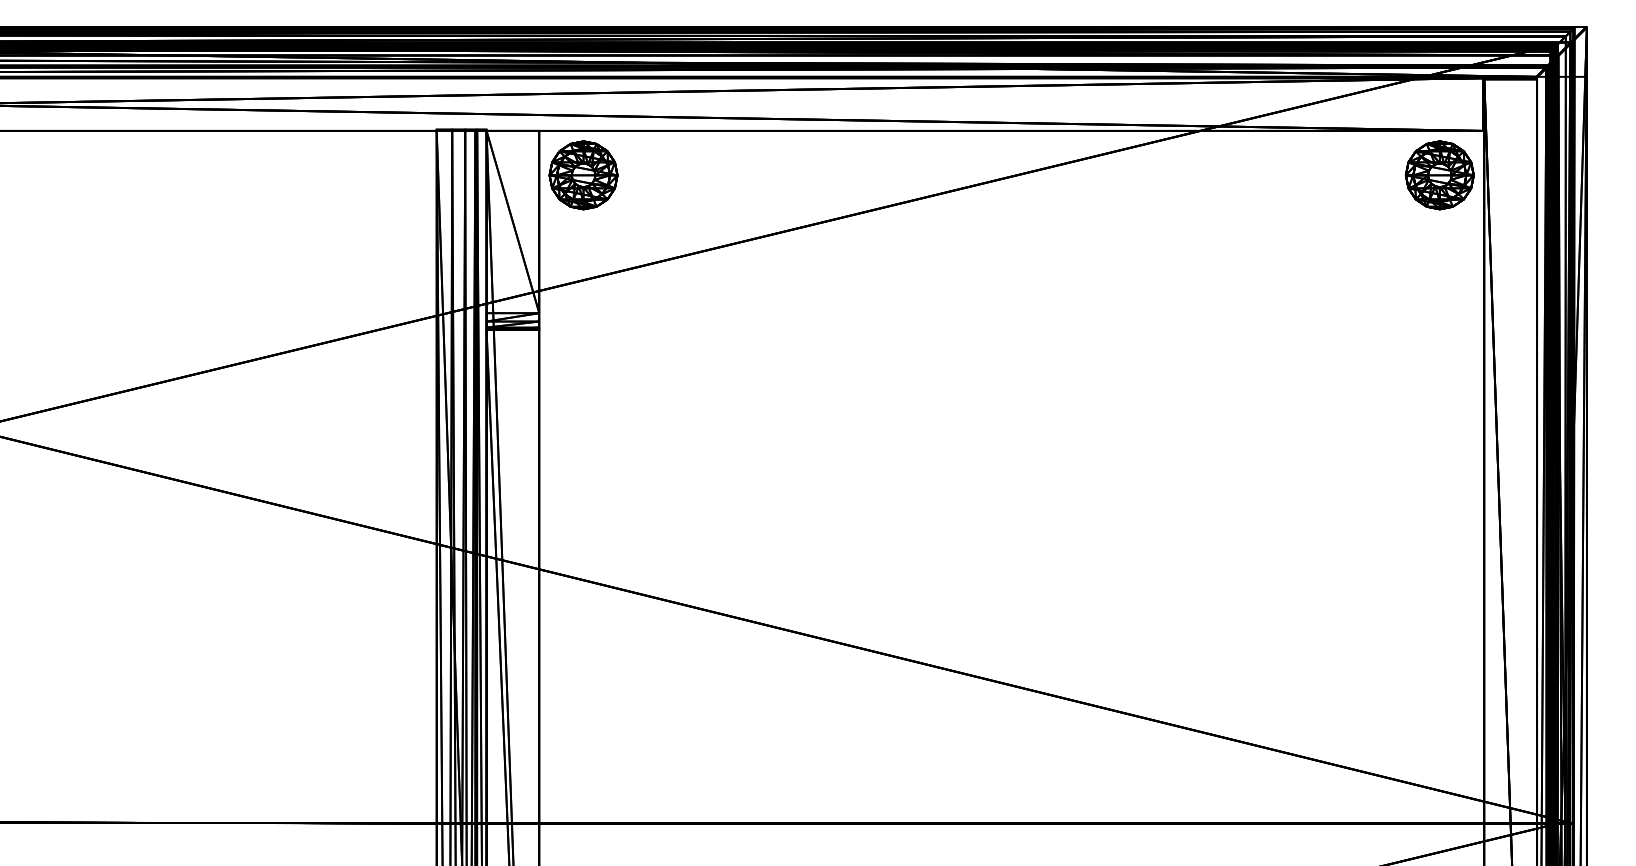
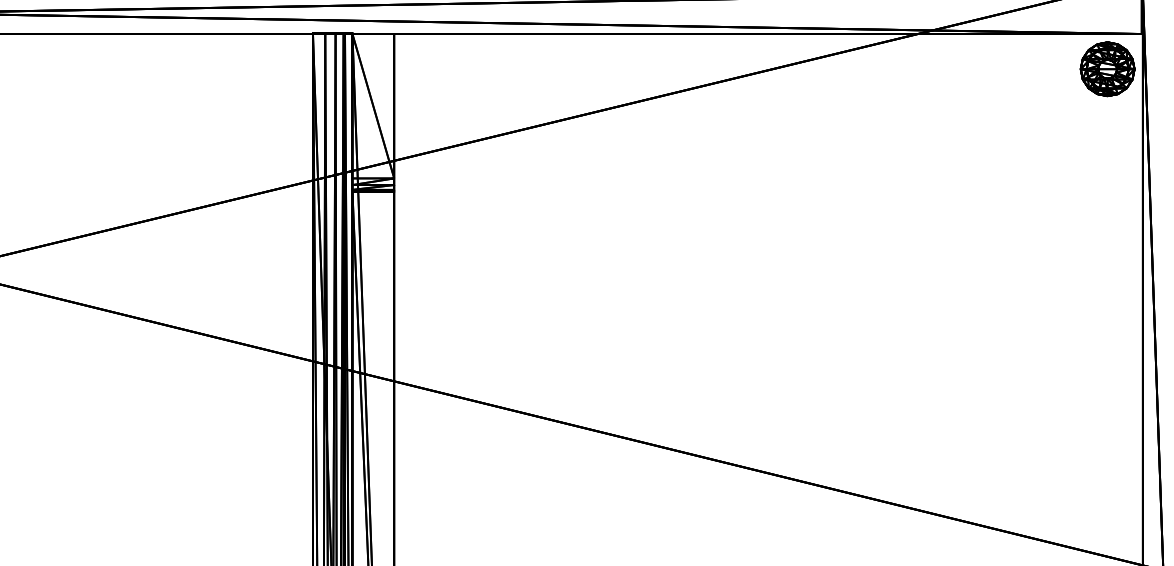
part: (583, 175) -> (429, 69), removed

